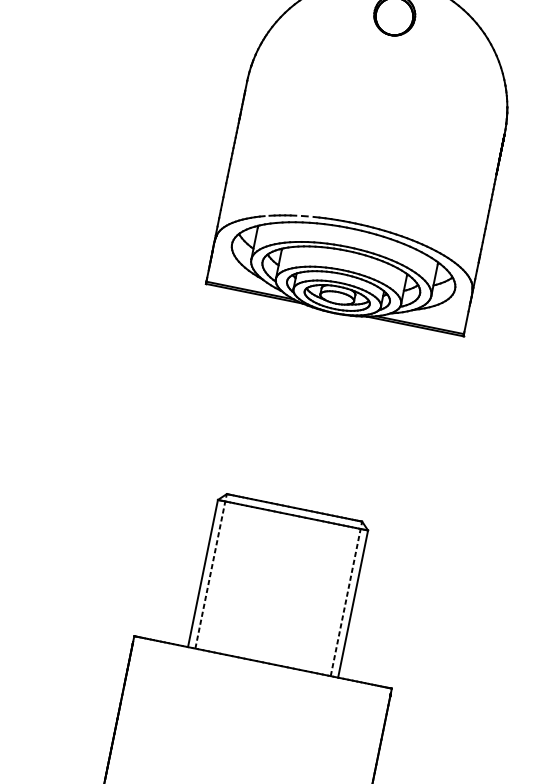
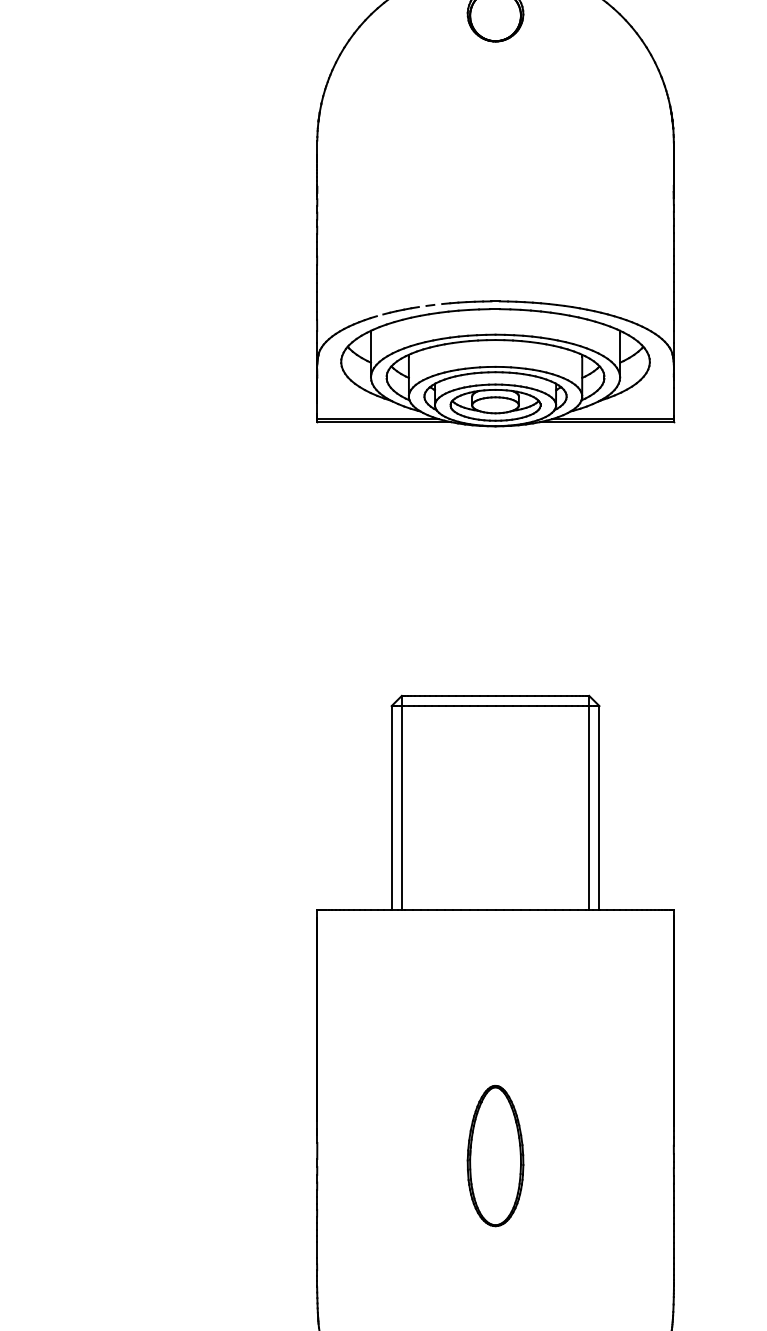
line: (210, 571) -> (401, 802), dashed -> solid
line: (346, 598) -> (589, 802), dashed -> solid

